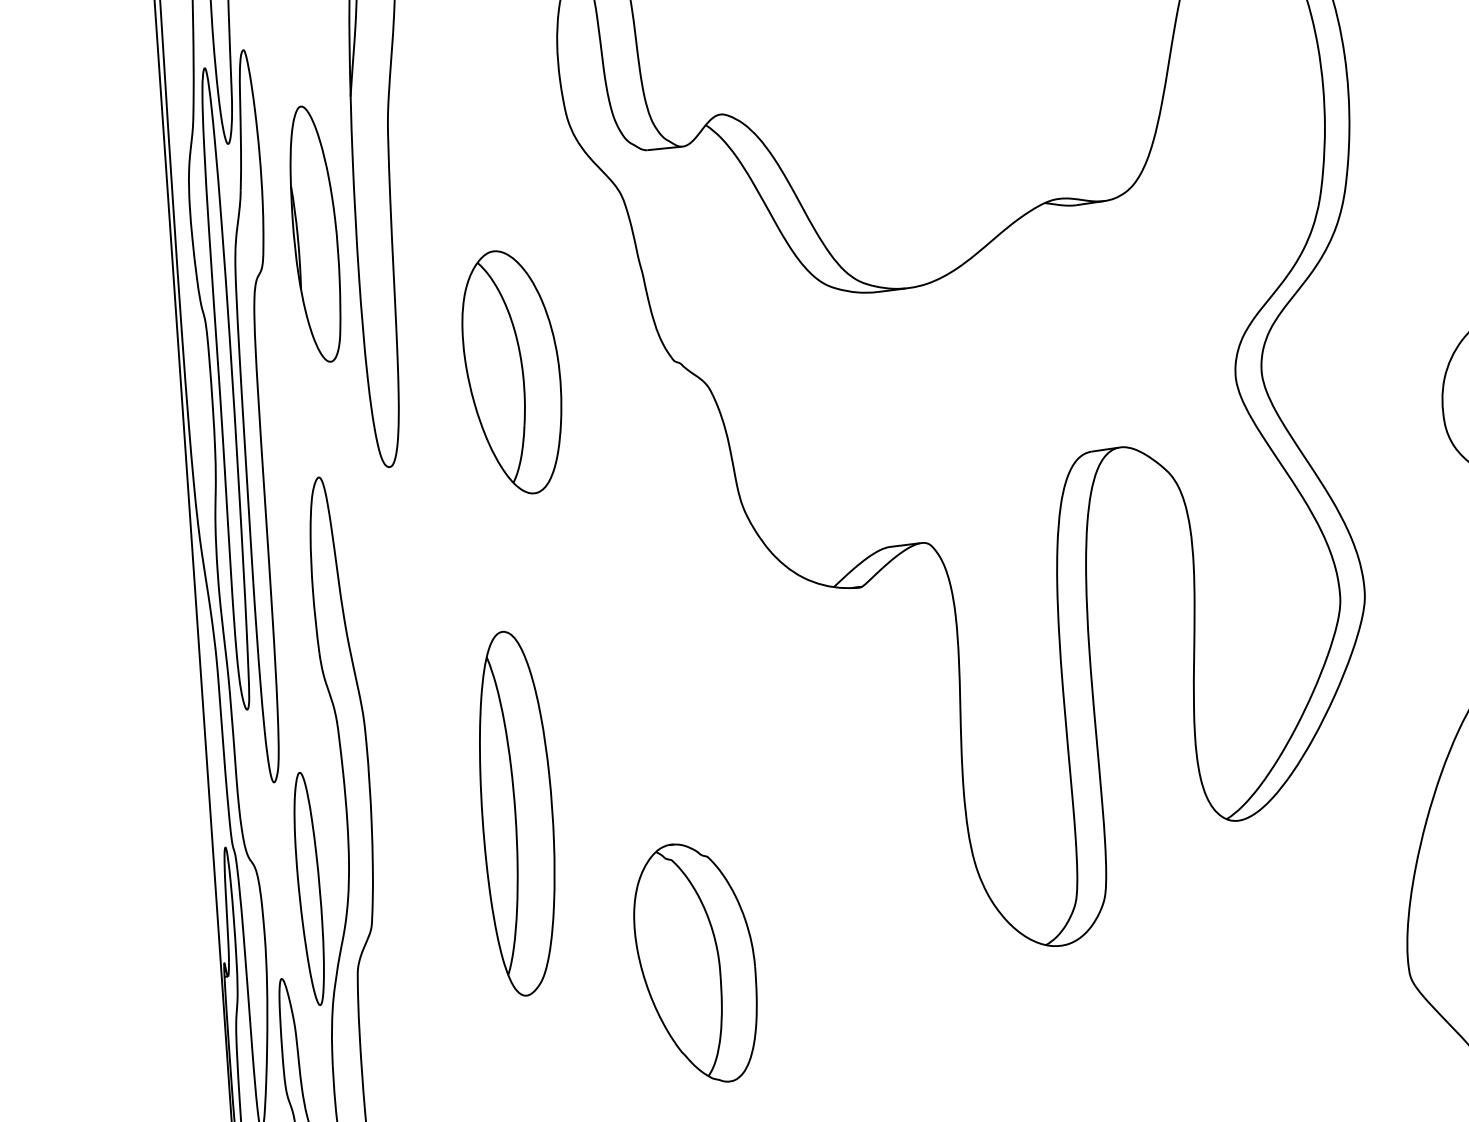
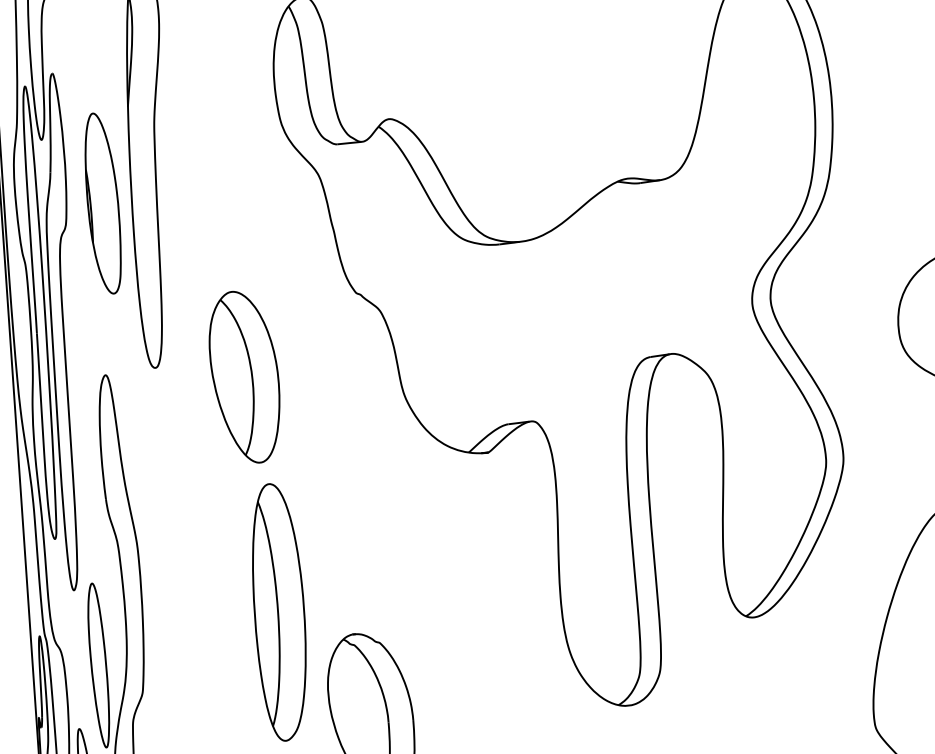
part: (511, 372) -> (244, 377), moved
part: (517, 813) -> (279, 612), moved

